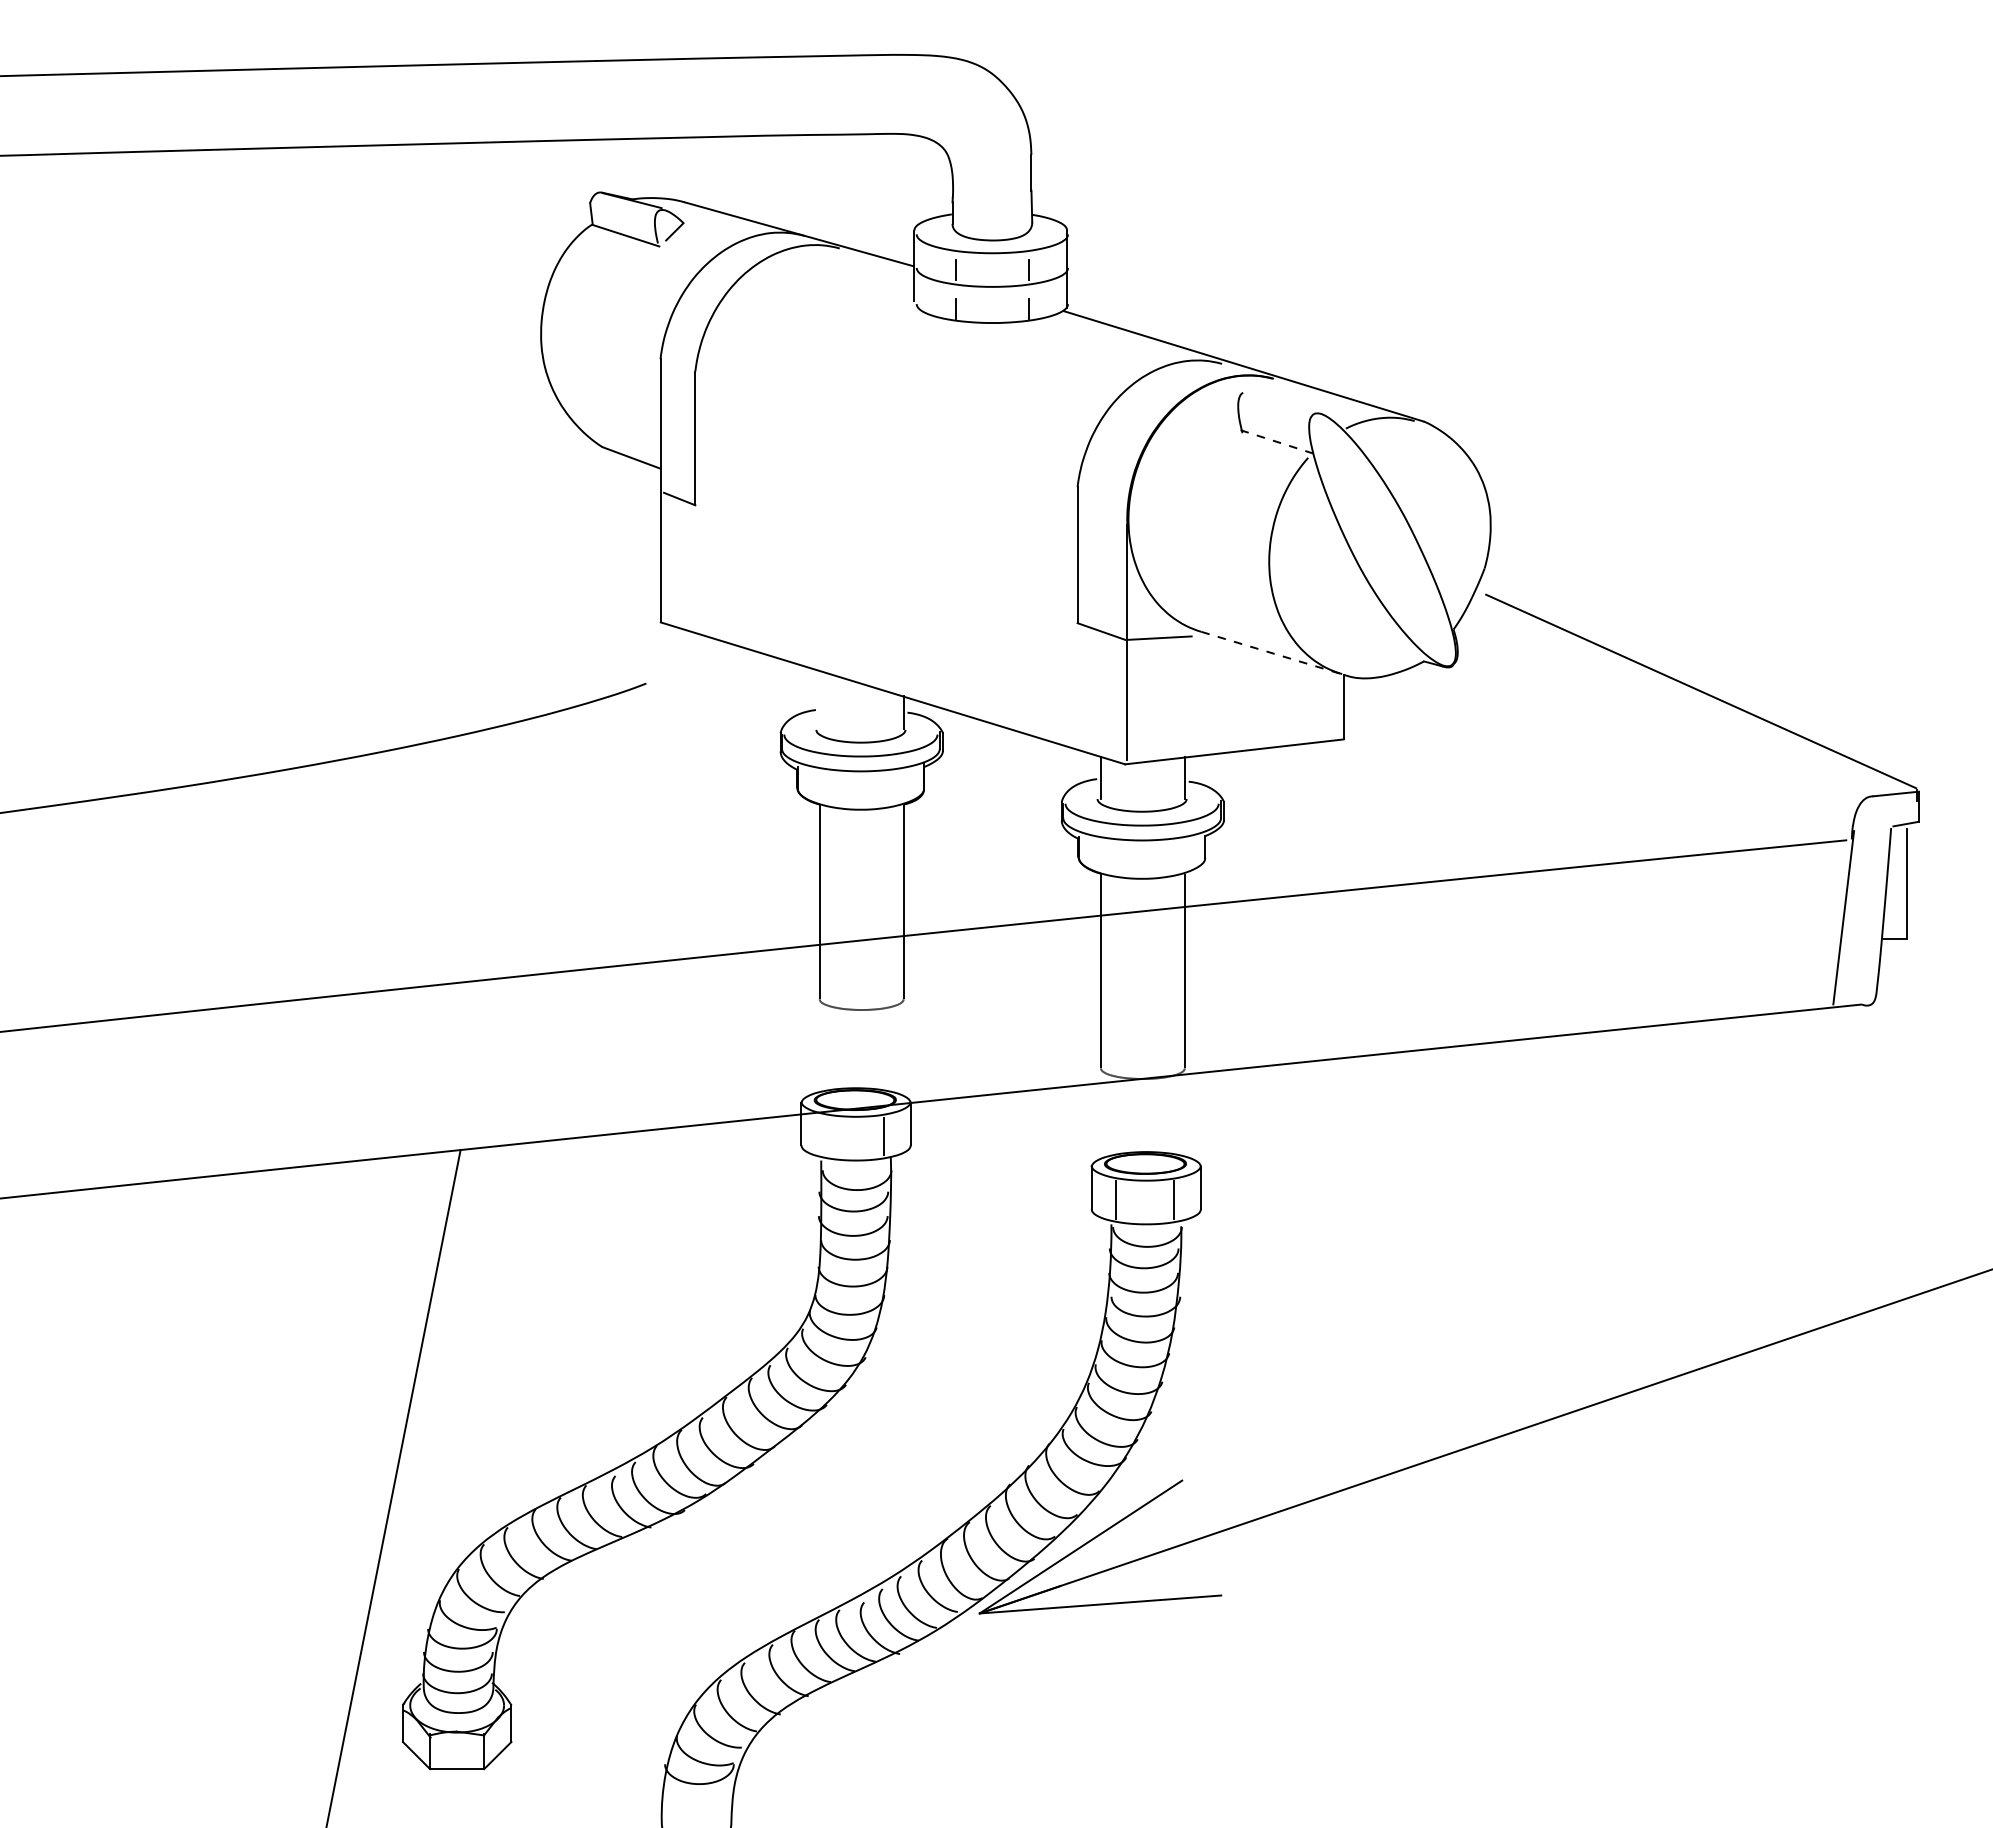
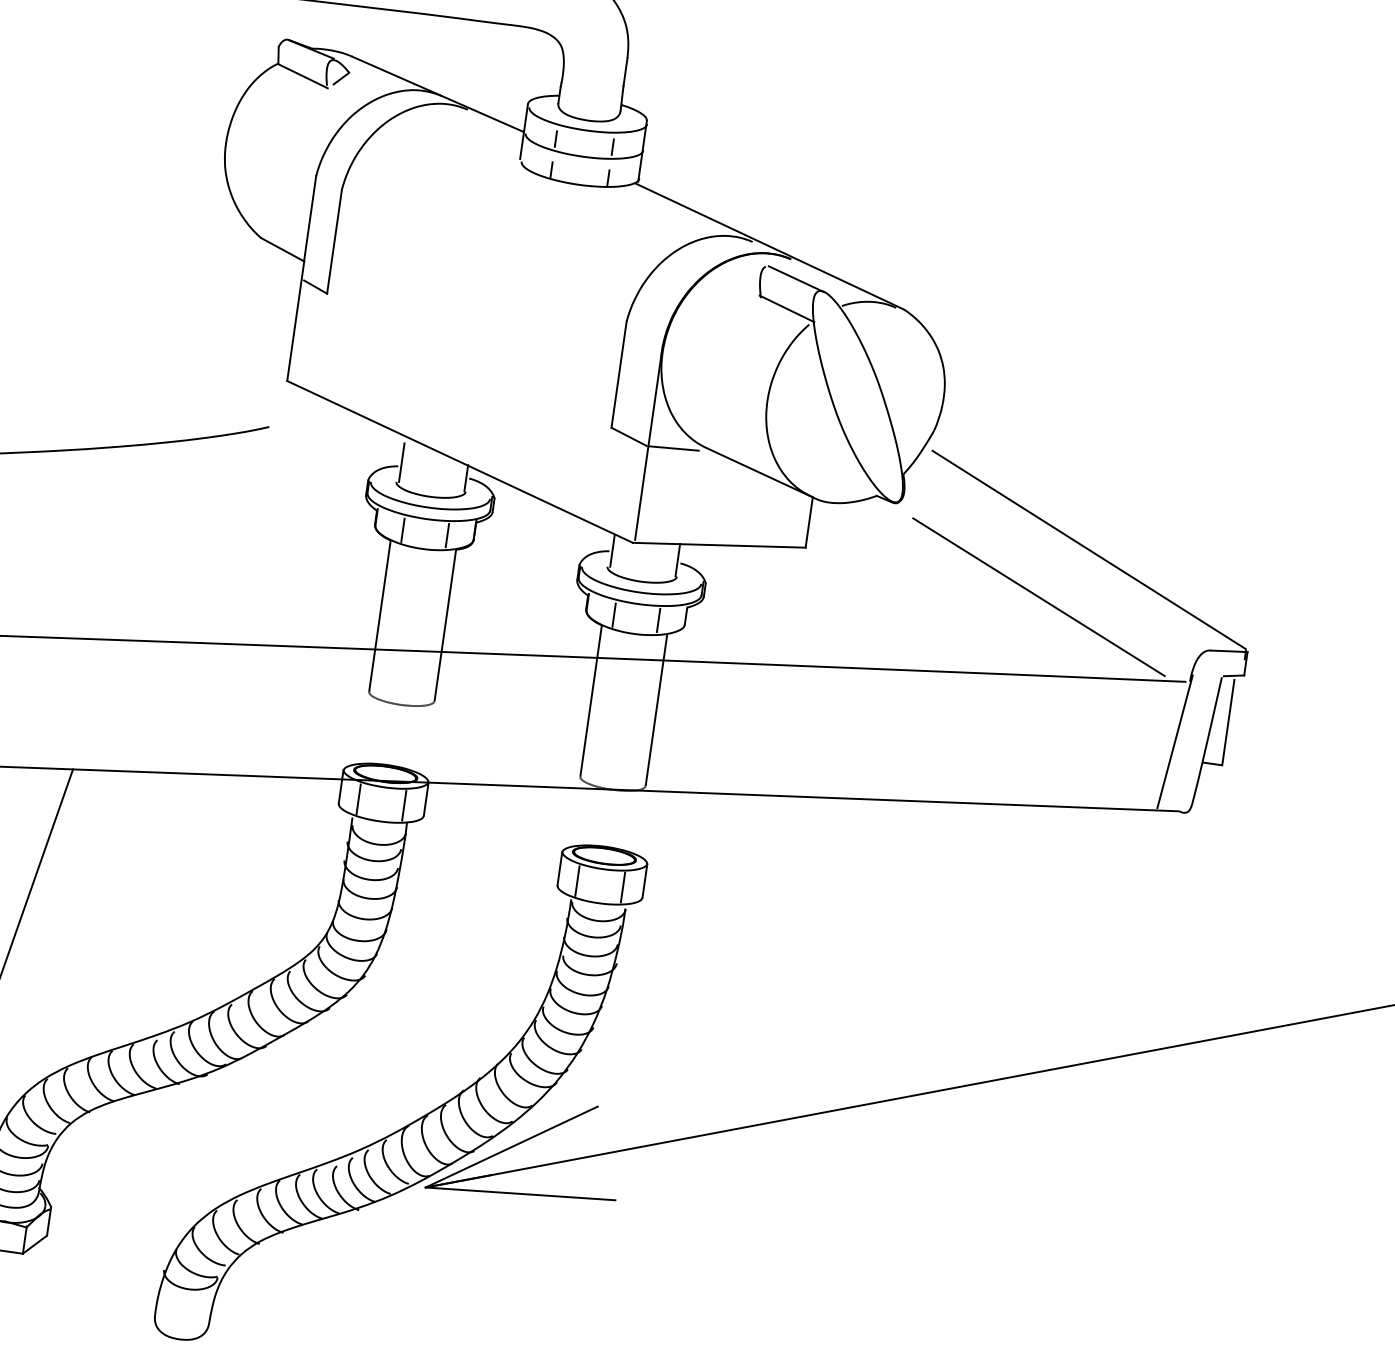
line: (1283, 402) -> (796, 278), added
line: (1277, 442) -> (787, 309), dashed -> solid
line: (1272, 653) -> (759, 472), dashed -> solid
line: (819, 704) -> (401, 462), added
line: (1645, 759) -> (1038, 596), added
line: (890, 788) -> (447, 535), added
line: (833, 789) -> (403, 530), added
line: (1171, 857) -> (658, 620), added
line: (1114, 858) -> (614, 614), added
line: (825, 1136) -> (358, 799), added

